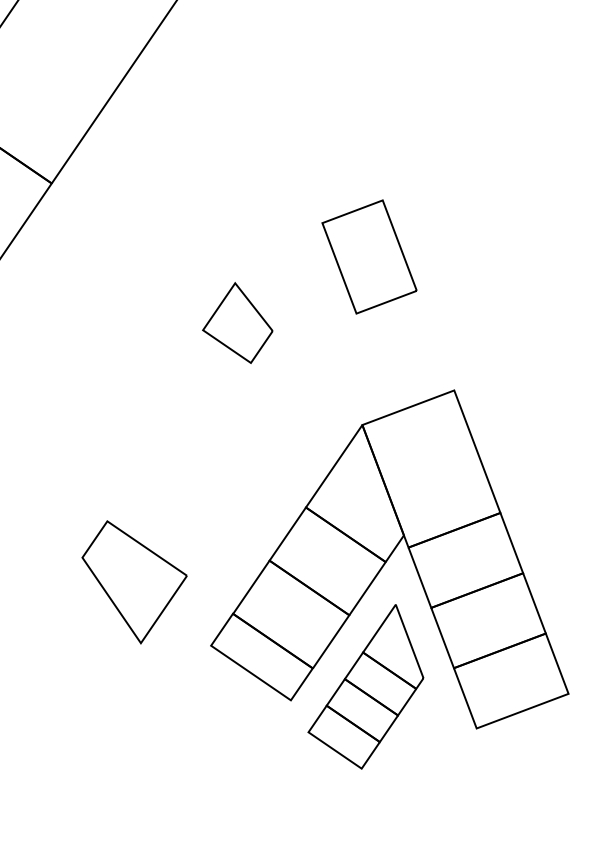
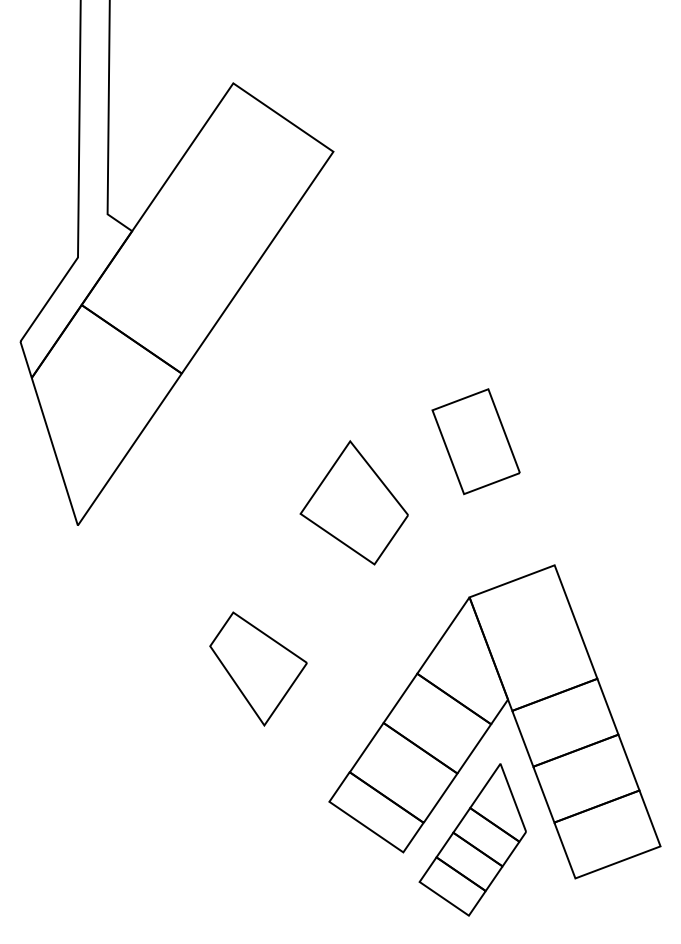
part: (237, 322) -> (353, 502), size x1.67
part: (134, 581) -> (258, 668), moved

